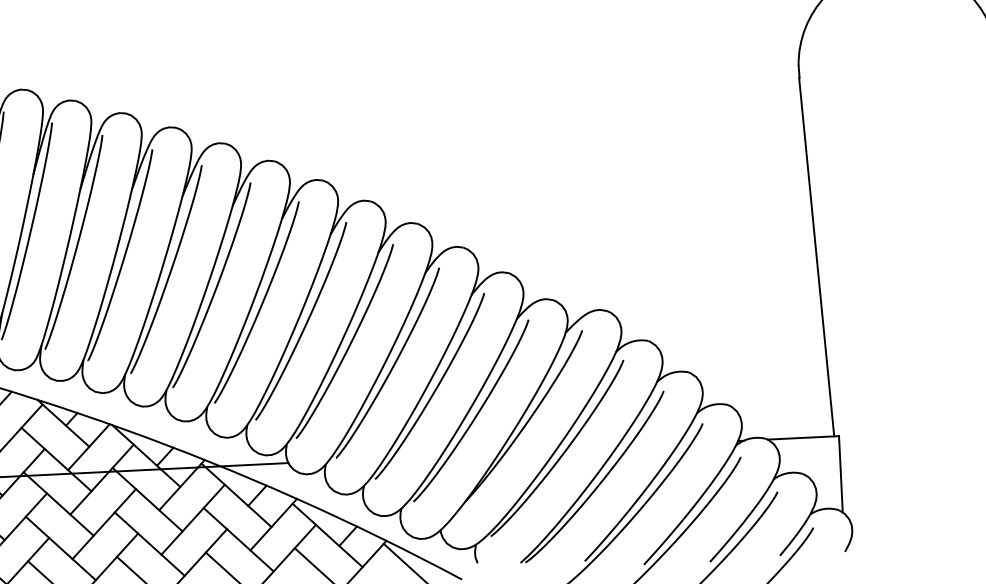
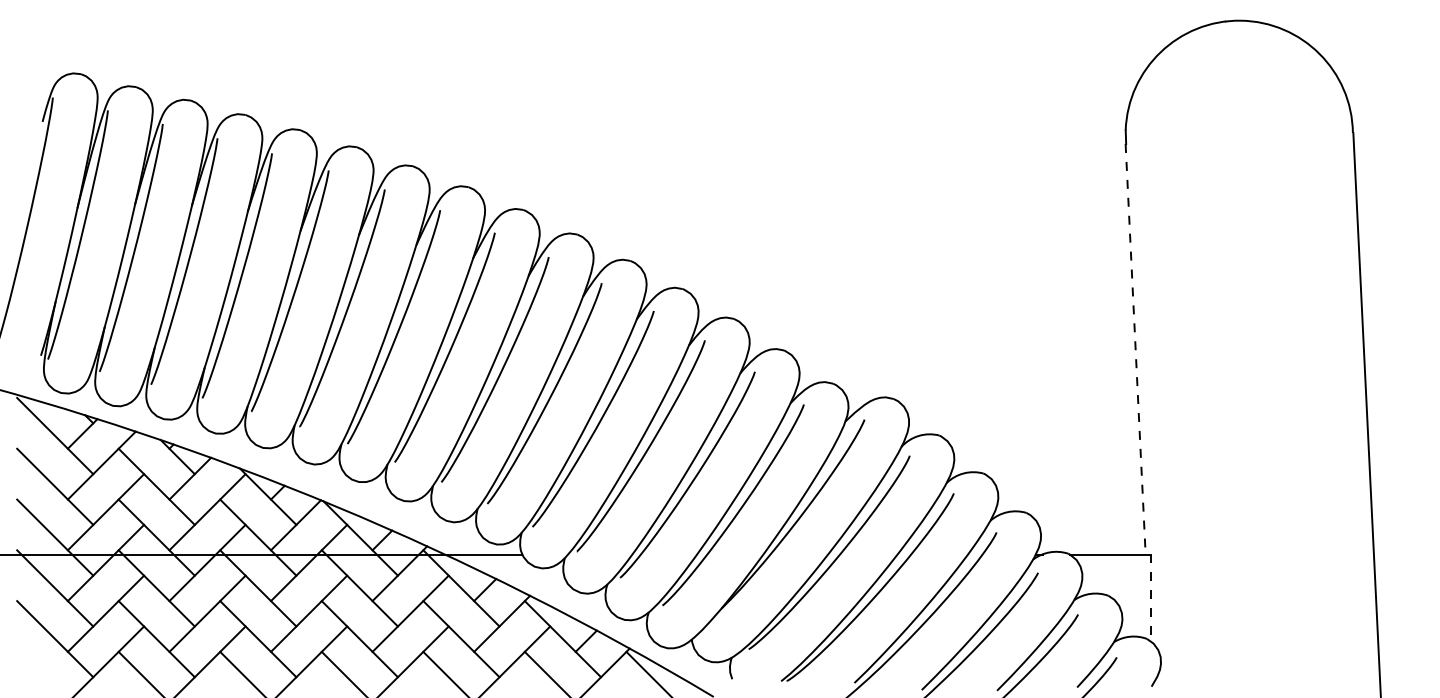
line: (816, 257) -> (1135, 349), solid -> dashed
line: (841, 474) -> (1151, 598), solid -> dashed

